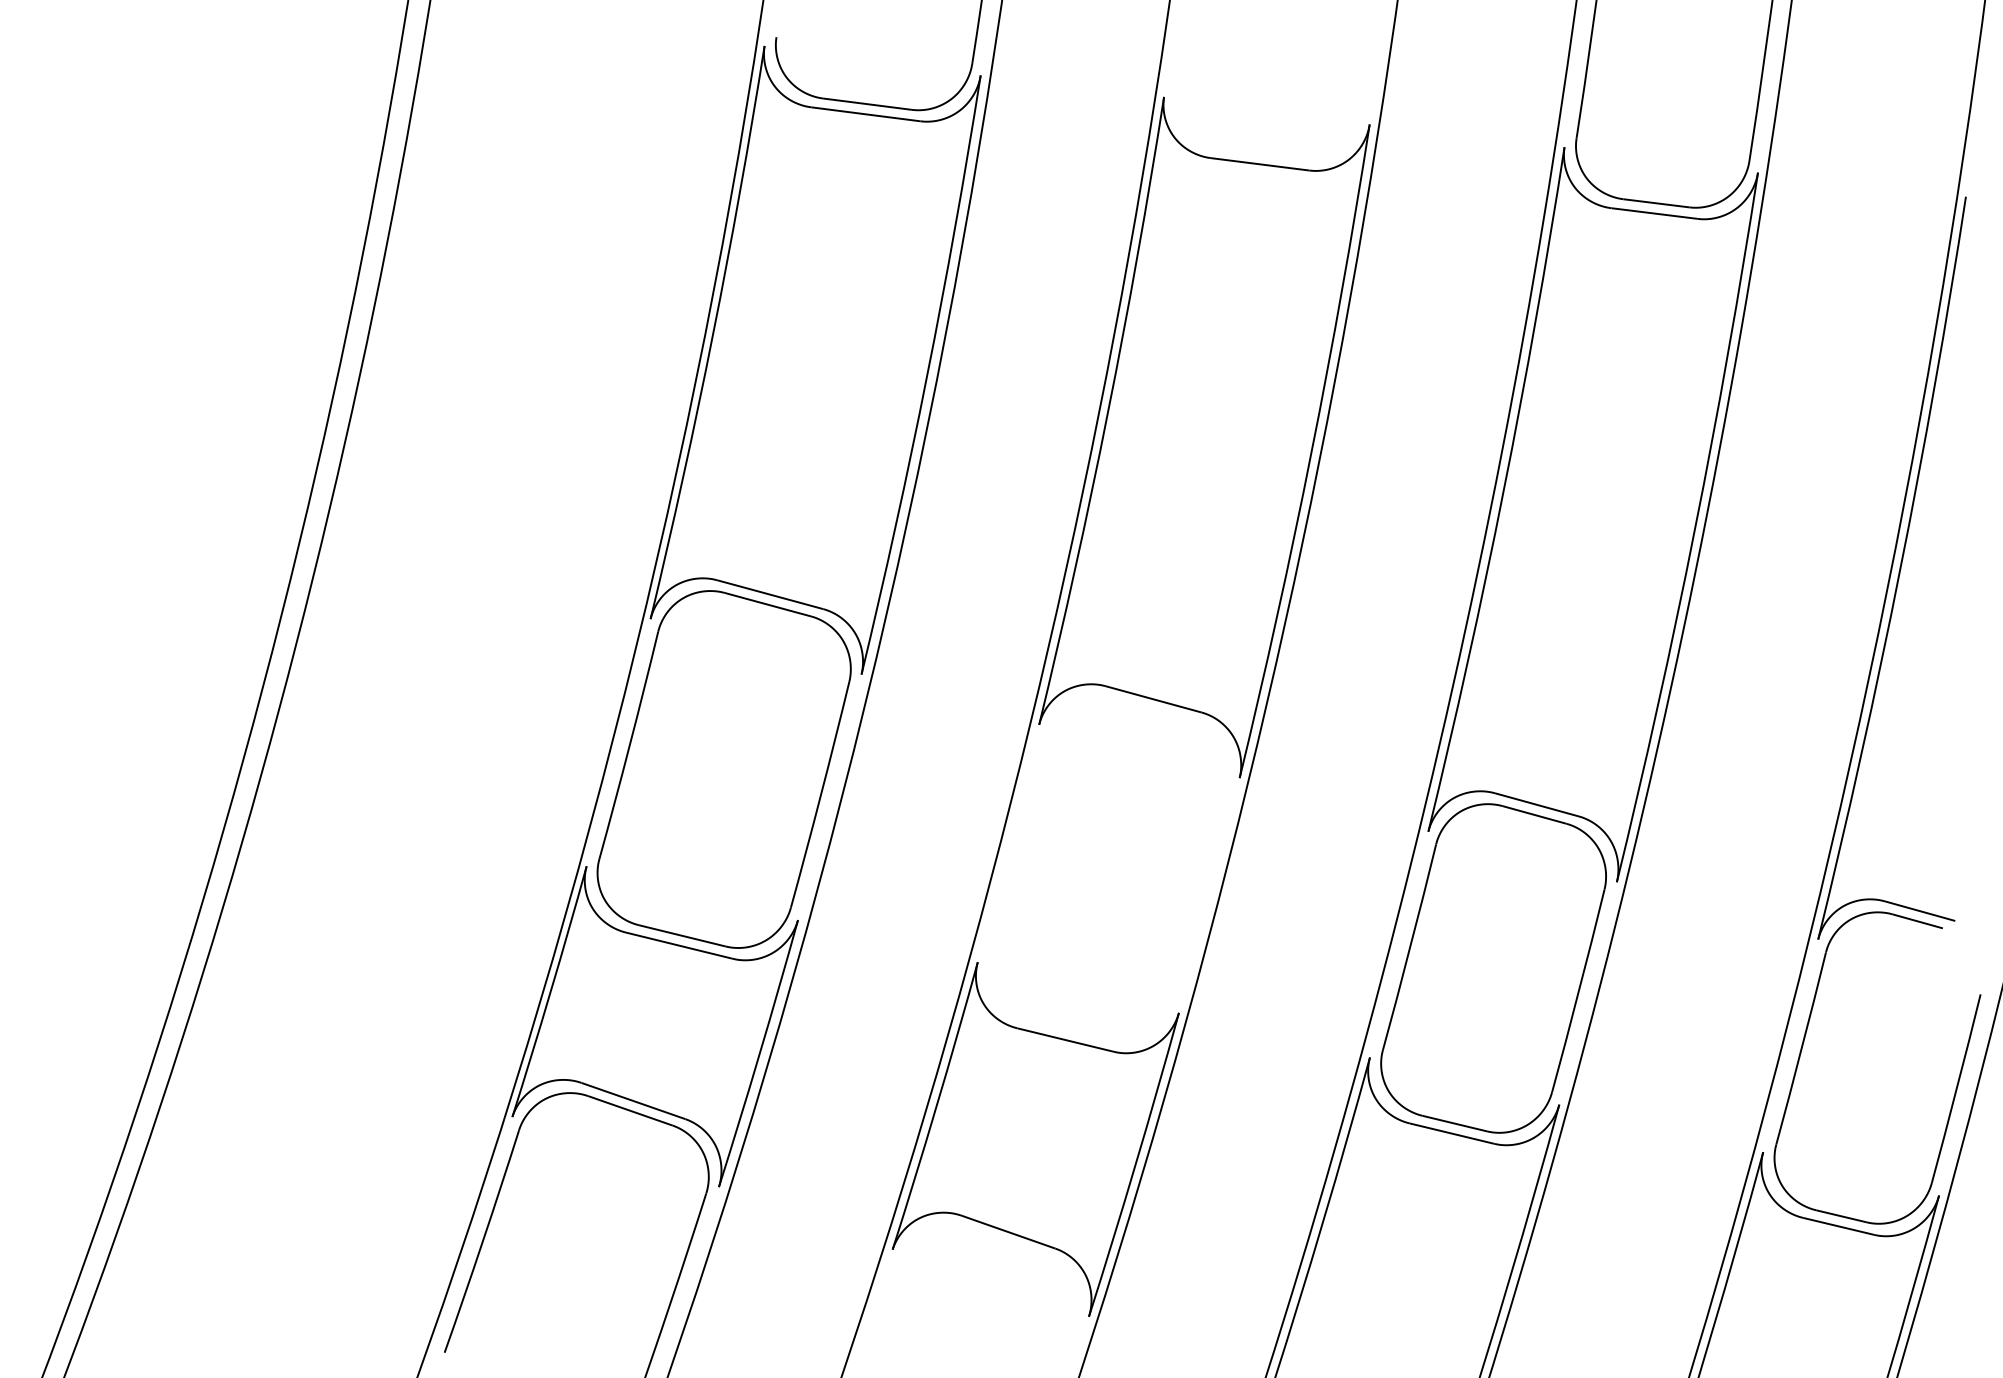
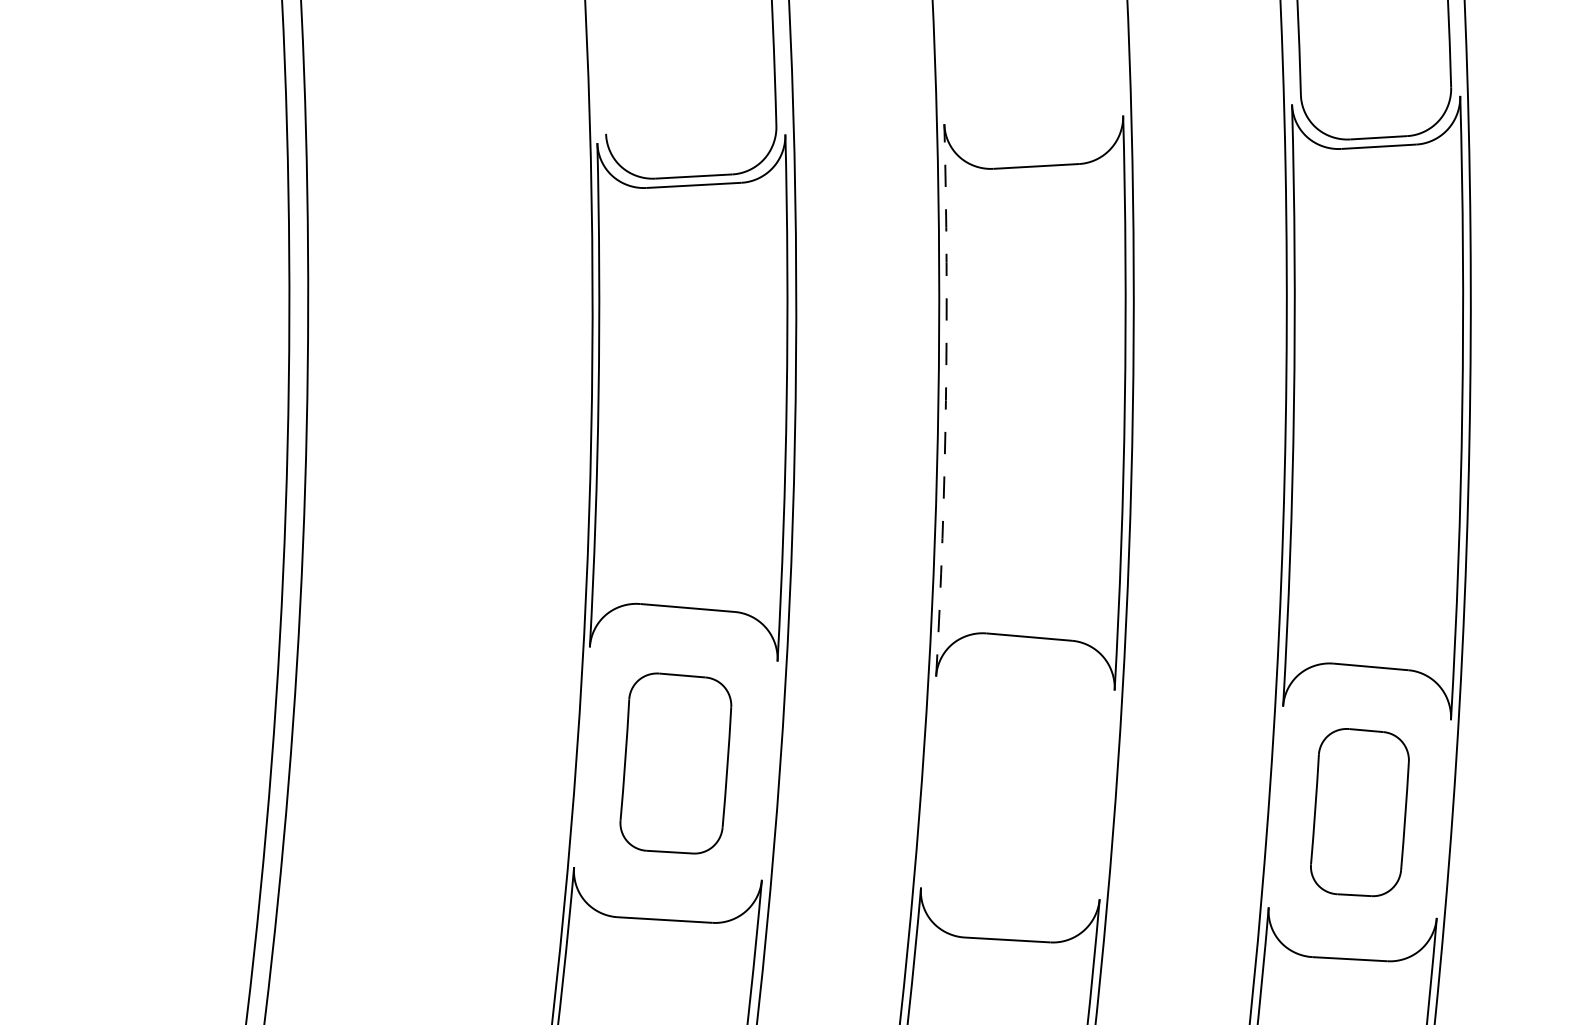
arc: (1108, 412) -> (946, 400), solid -> dashed
part: (723, 769) -> (675, 763), size x0.6
part: (1493, 968) -> (1359, 812), size x0.6

